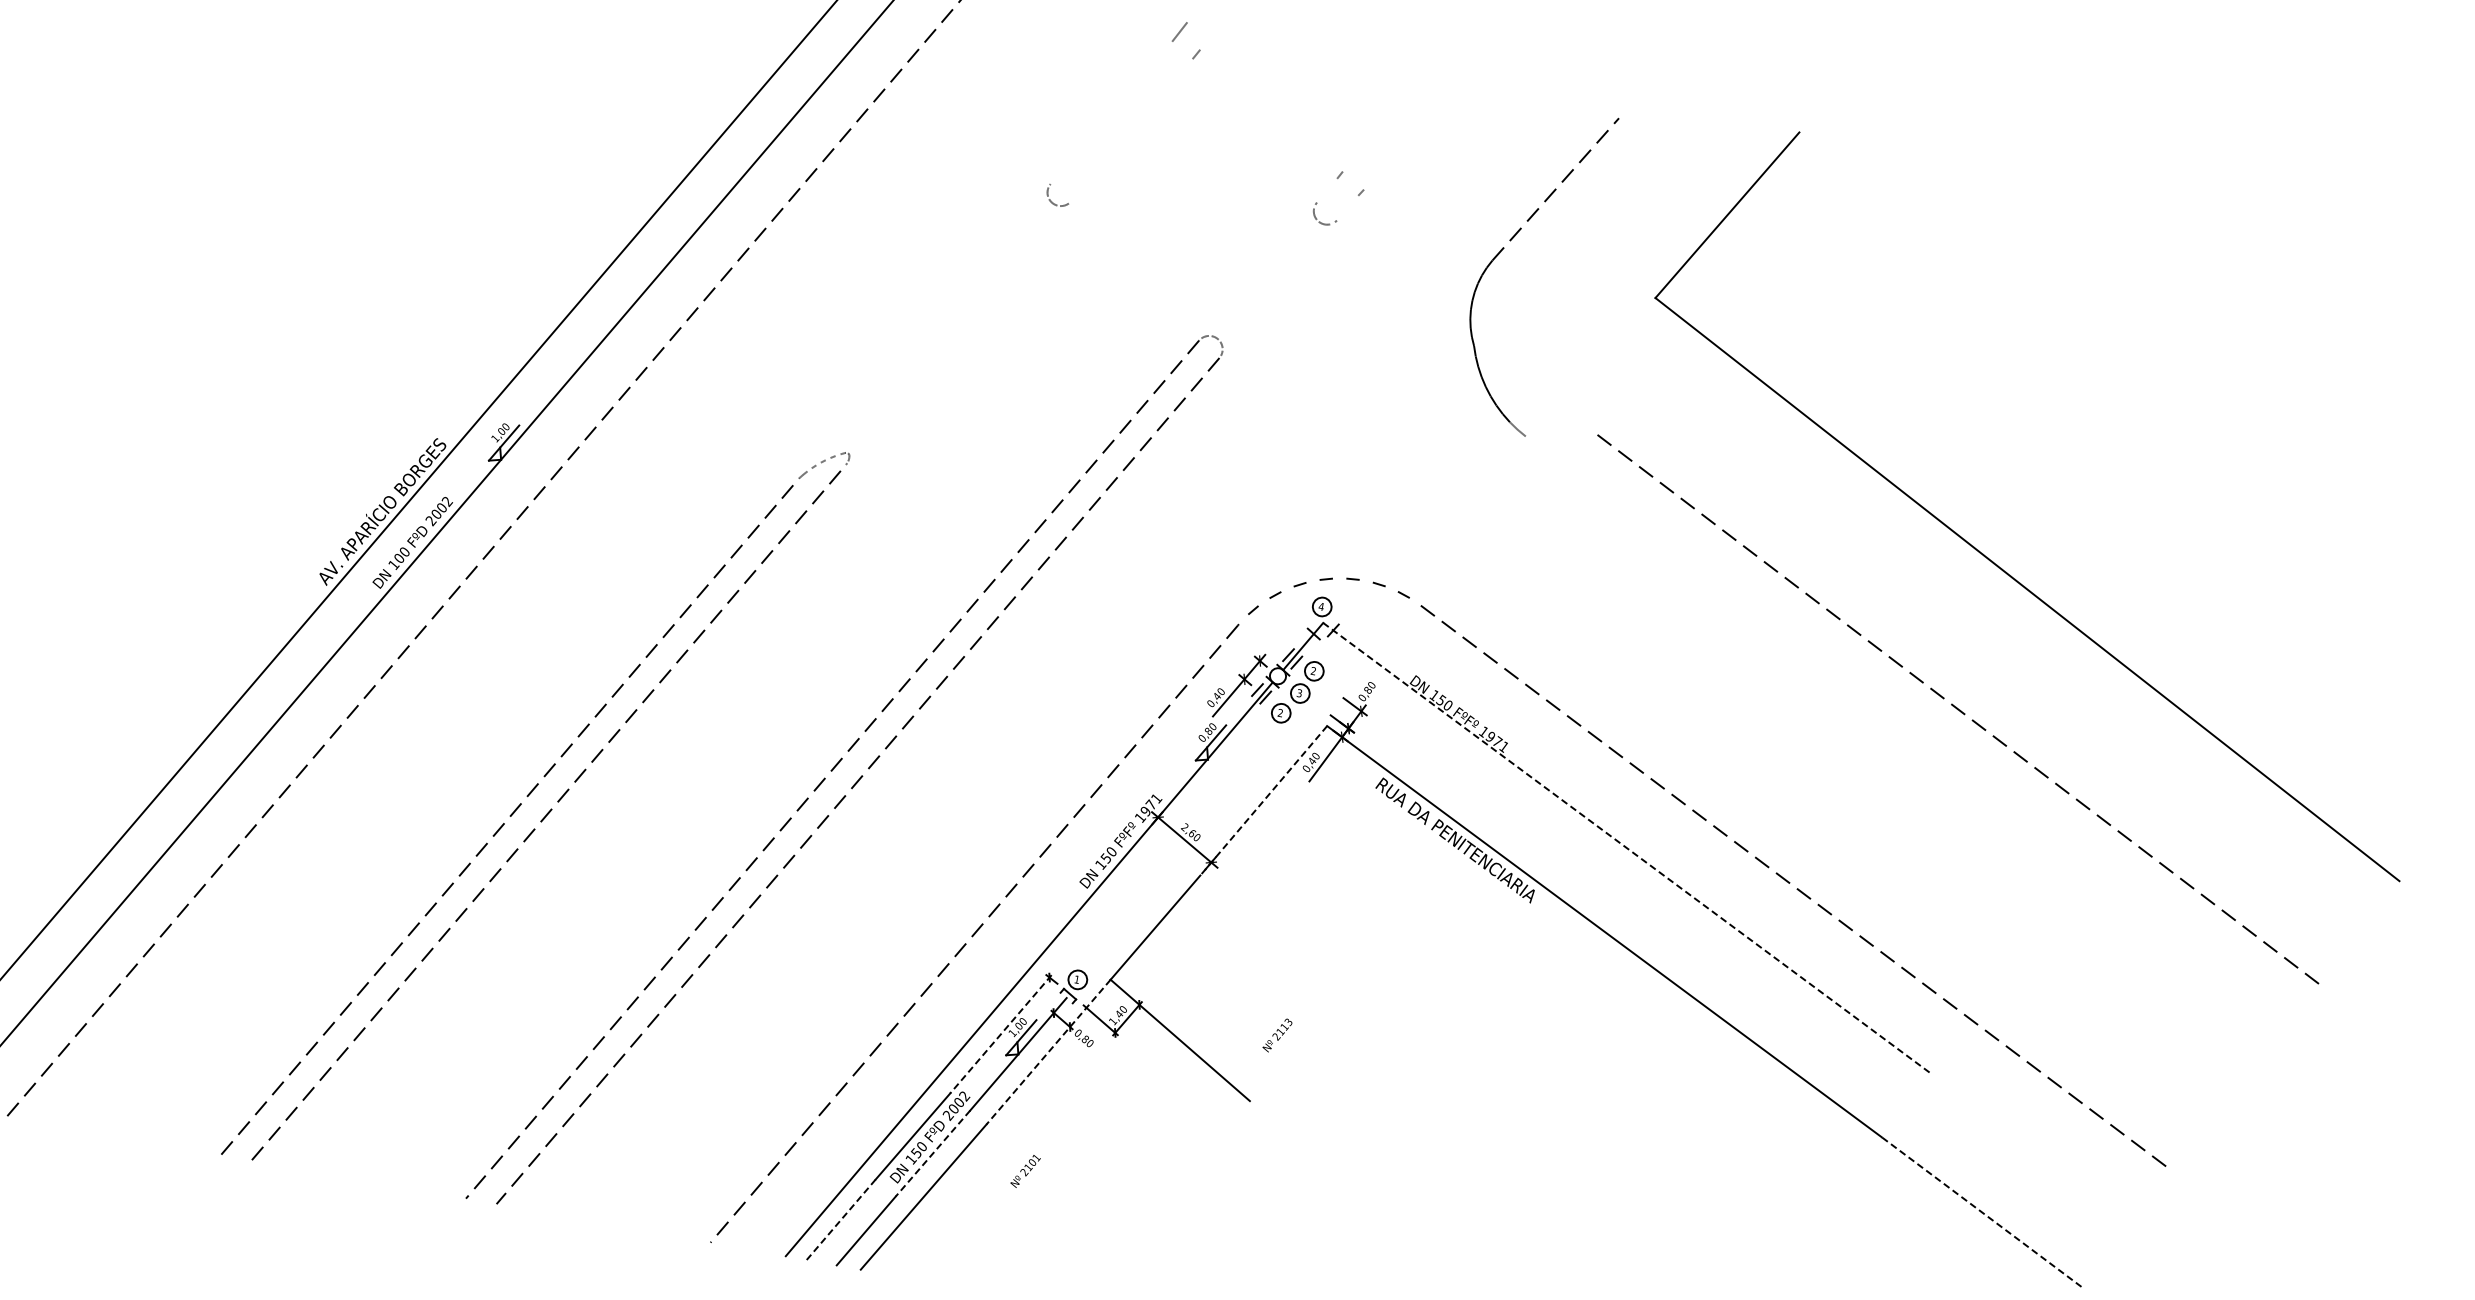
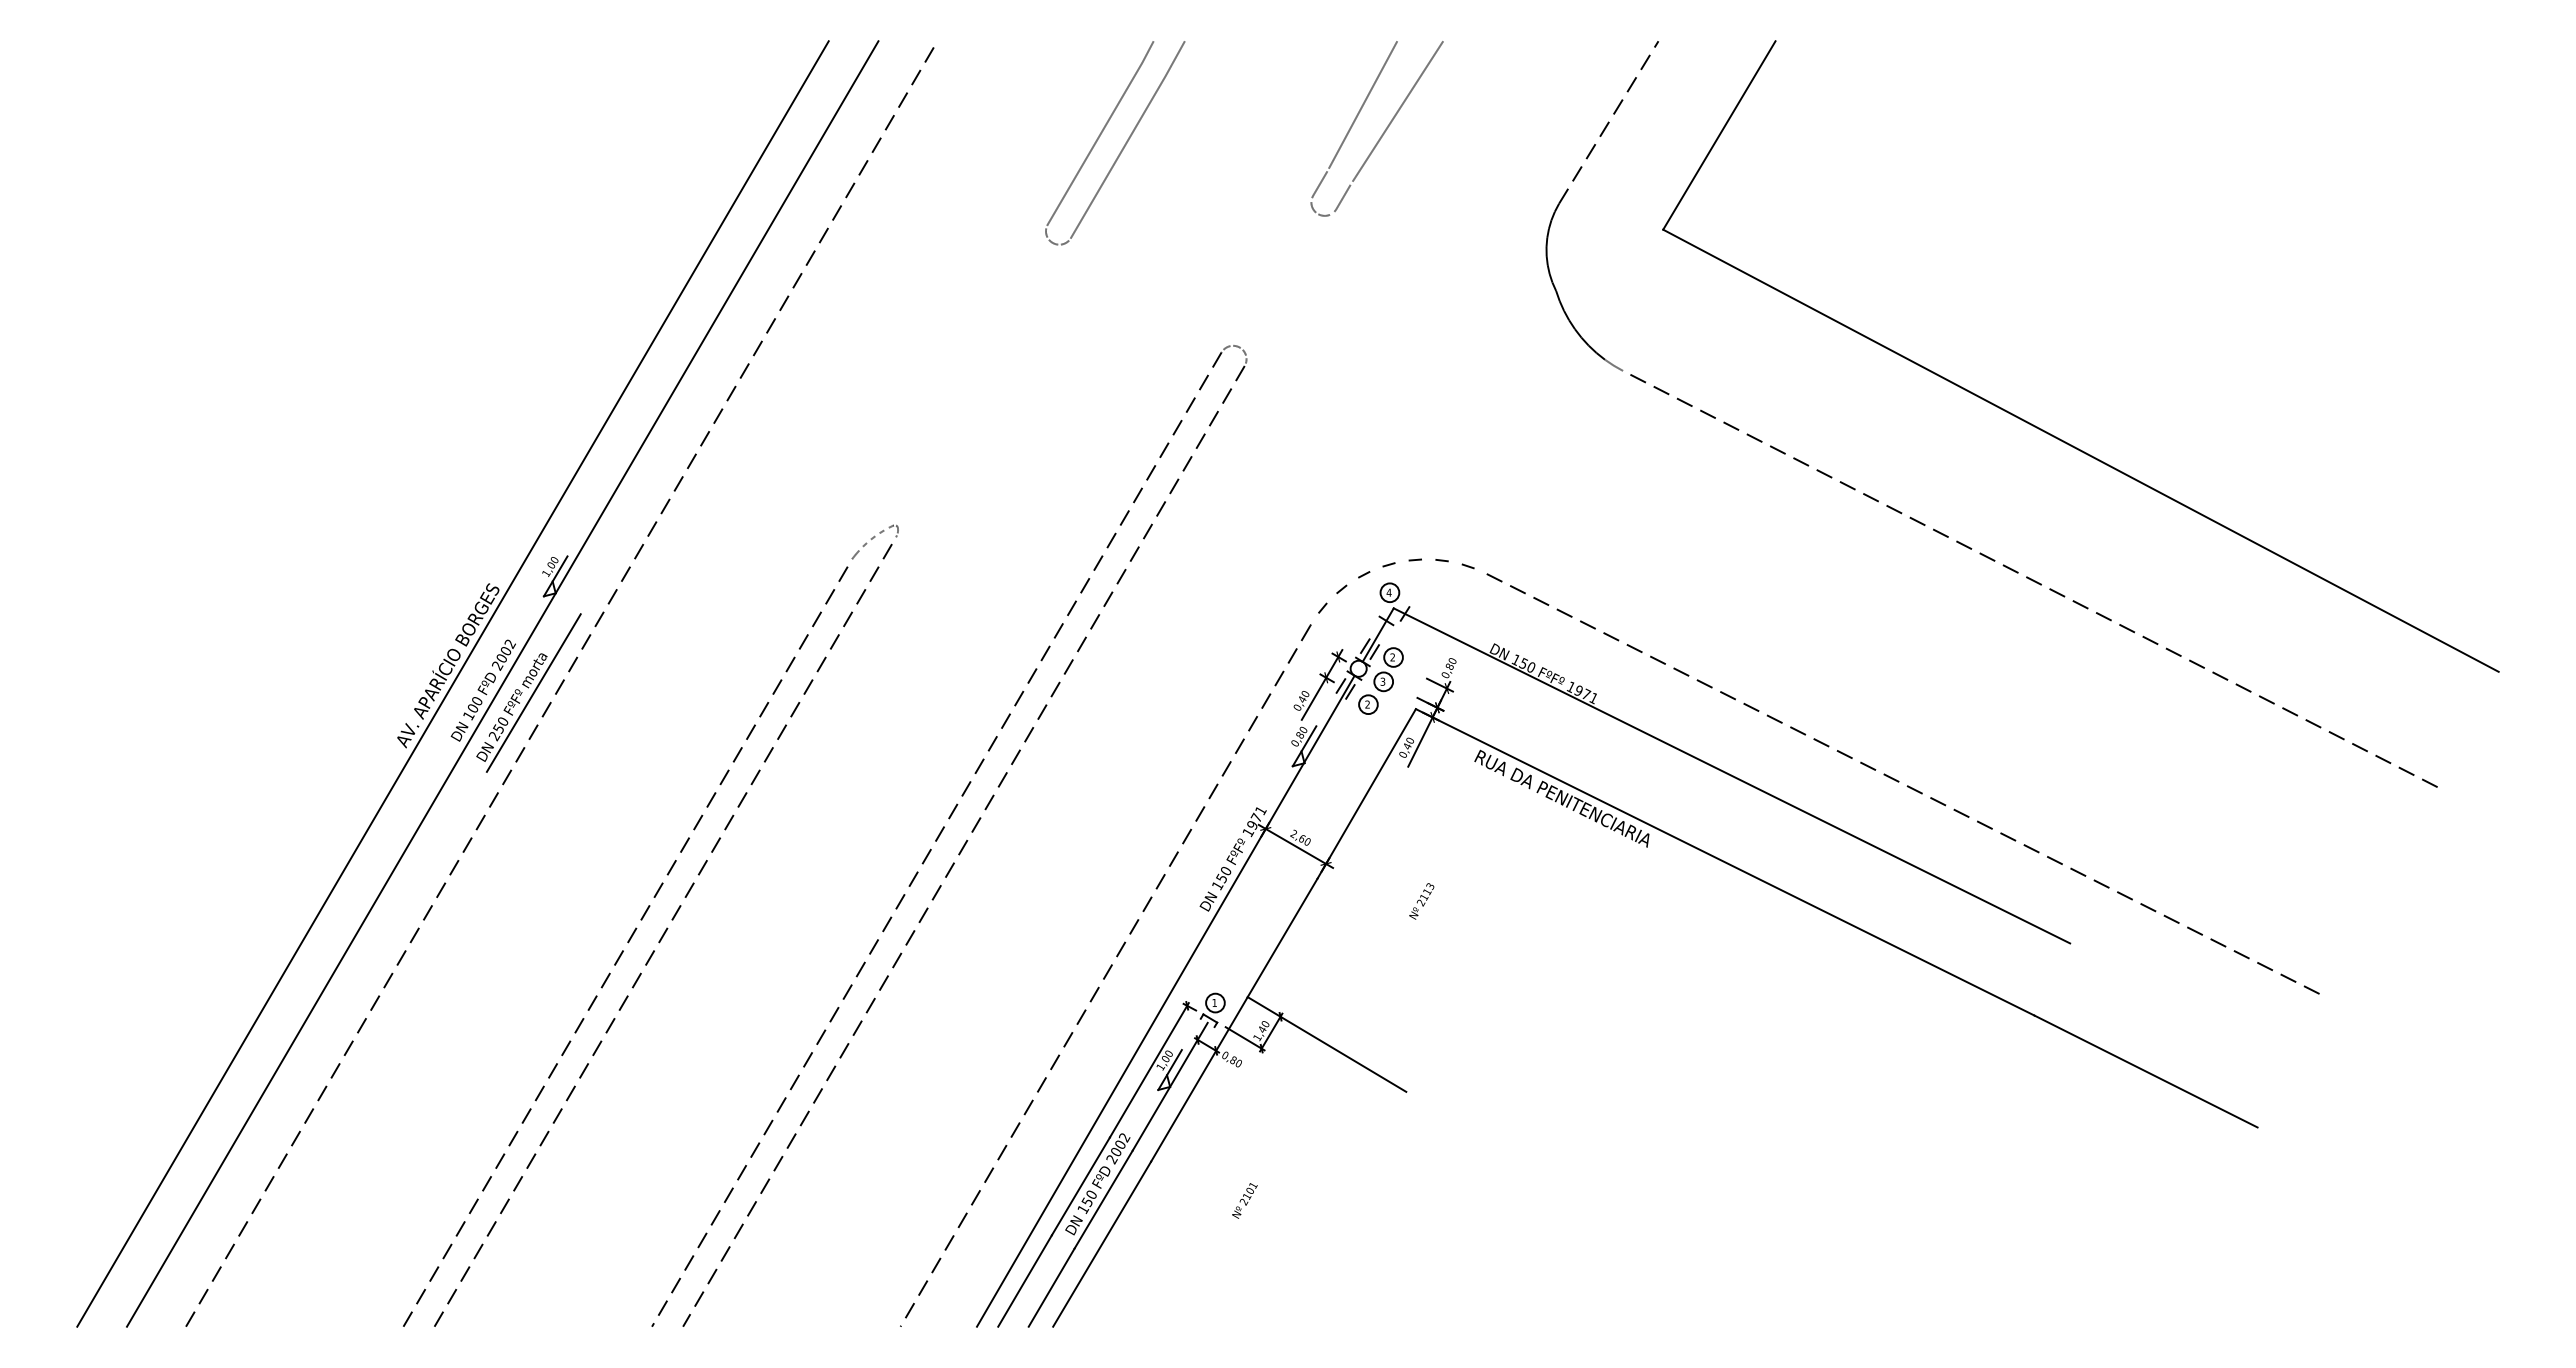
line: (1208, 38) -> (1177, 53), added
line: (1111, 112) -> (1094, 143), added
line: (1385, 118) -> (1365, 100), added
line: (1131, 130) -> (1117, 157), added
line: (1418, 131) -> (1400, 107), added
line: (1326, 191) -> (1320, 183), added
line: (1346, 208) -> (1343, 196), added
part: (1504, 249) -> (1568, 190), moved
part: (456, 552) -> (528, 692), added
line: (1263, 800) -> (1366, 793), dashed -> solid
line: (1626, 847) -> (1731, 775), dashed -> solid
line: (1000, 1034) -> (1149, 1070), dashed -> solid
text: (1277, 1035) -> (1421, 901), moved
line: (1048, 1052) -> (1199, 1079), dashed -> solid
line: (932, 1153) -> (1103, 1199), dashed -> solid
text: (1025, 1171) -> (1244, 1200), moved
line: (1982, 1212) -> (2146, 1071), dashed -> solid
line: (841, 1220) -> (1025, 1281), dashed -> solid

